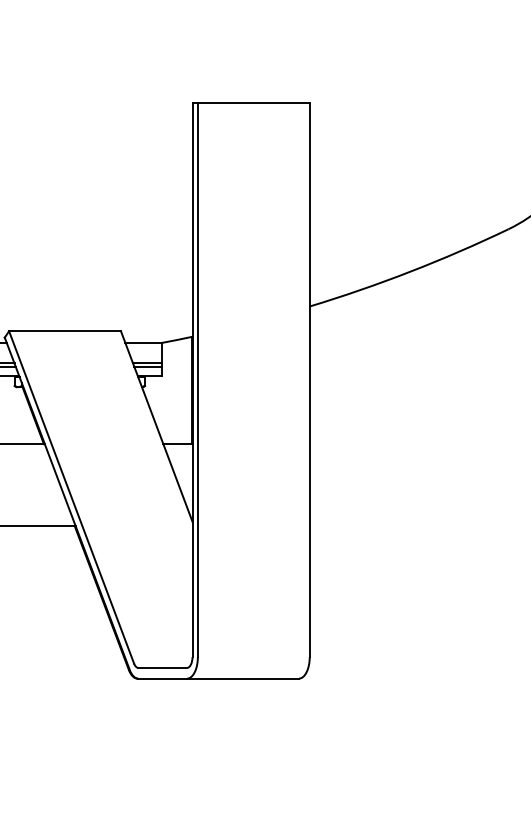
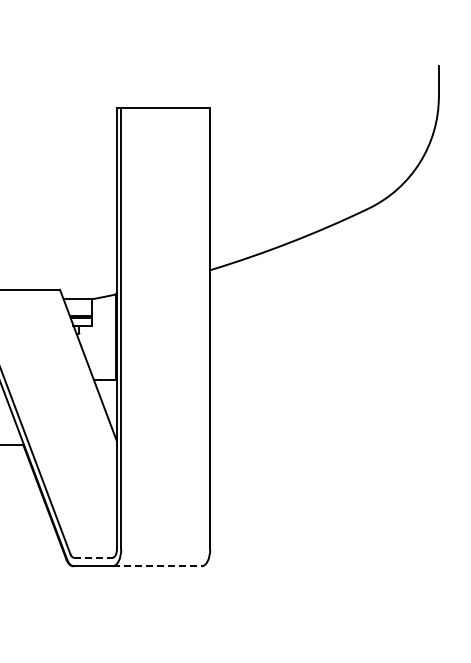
line: (163, 667) -> (93, 557), solid -> dashed
line: (243, 678) -> (157, 566), solid -> dashed

